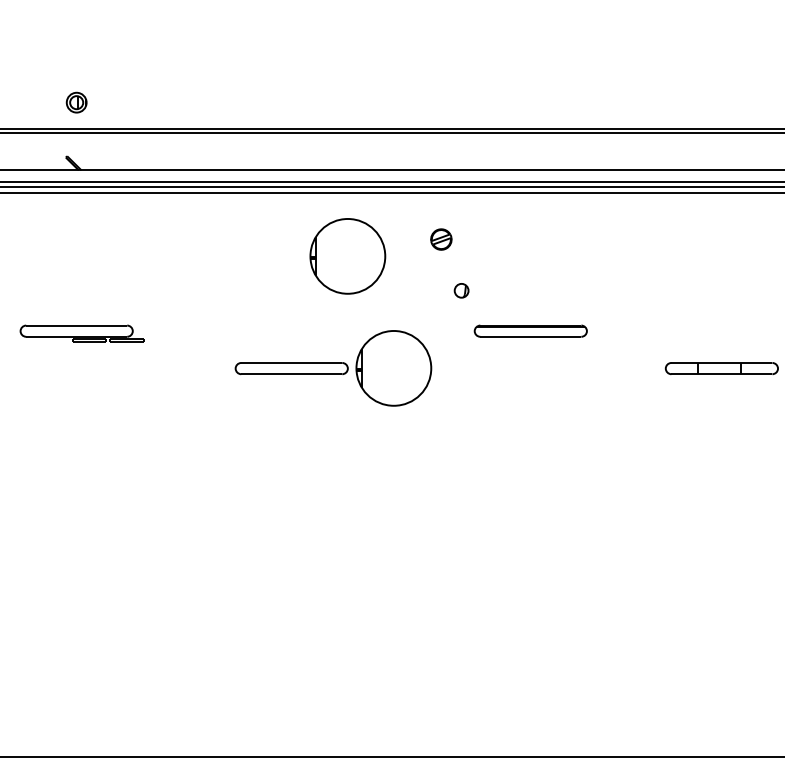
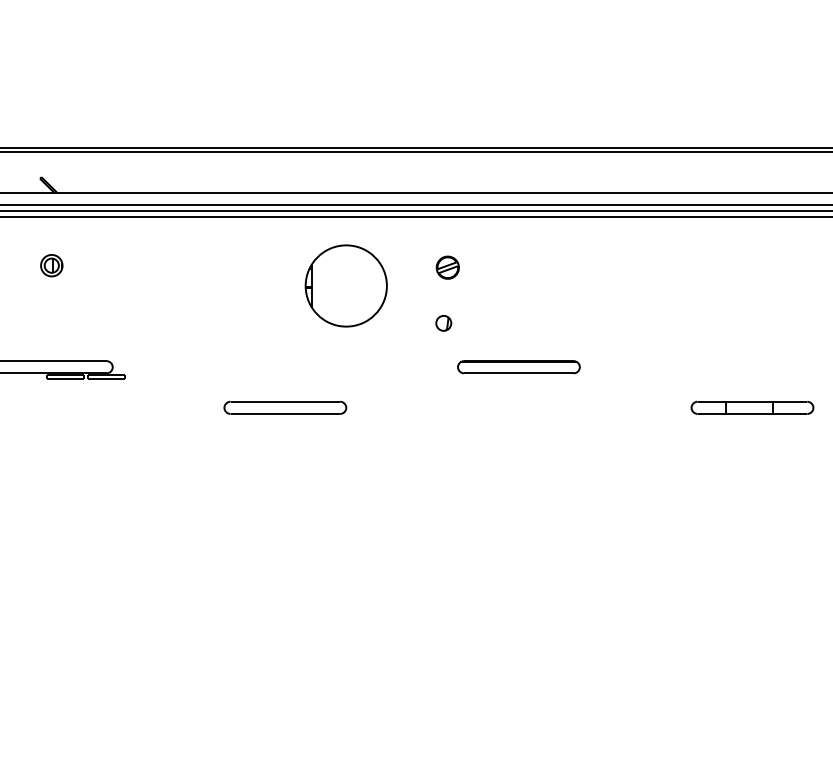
part: (76, 102) -> (51, 265), moved
part: (461, 290) -> (443, 323), moved
part: (530, 330) -> (518, 366), moved
part: (393, 368) -> (395, 407), removed

